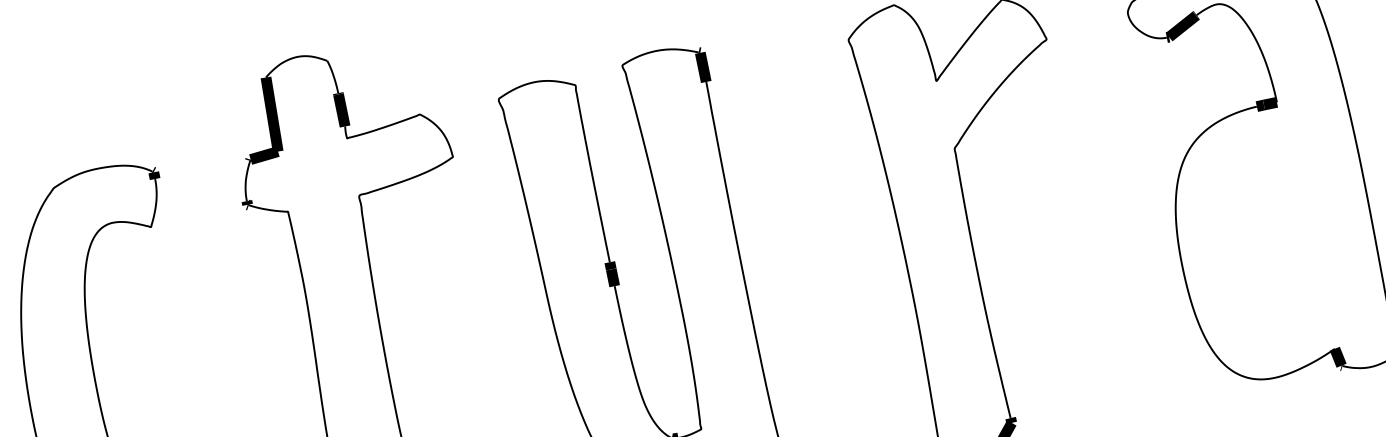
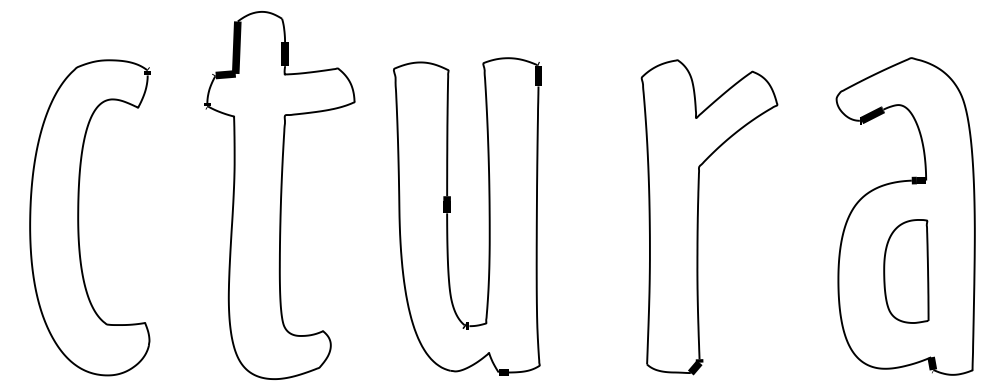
curve: (1246, 241) -> (885, 271), added

